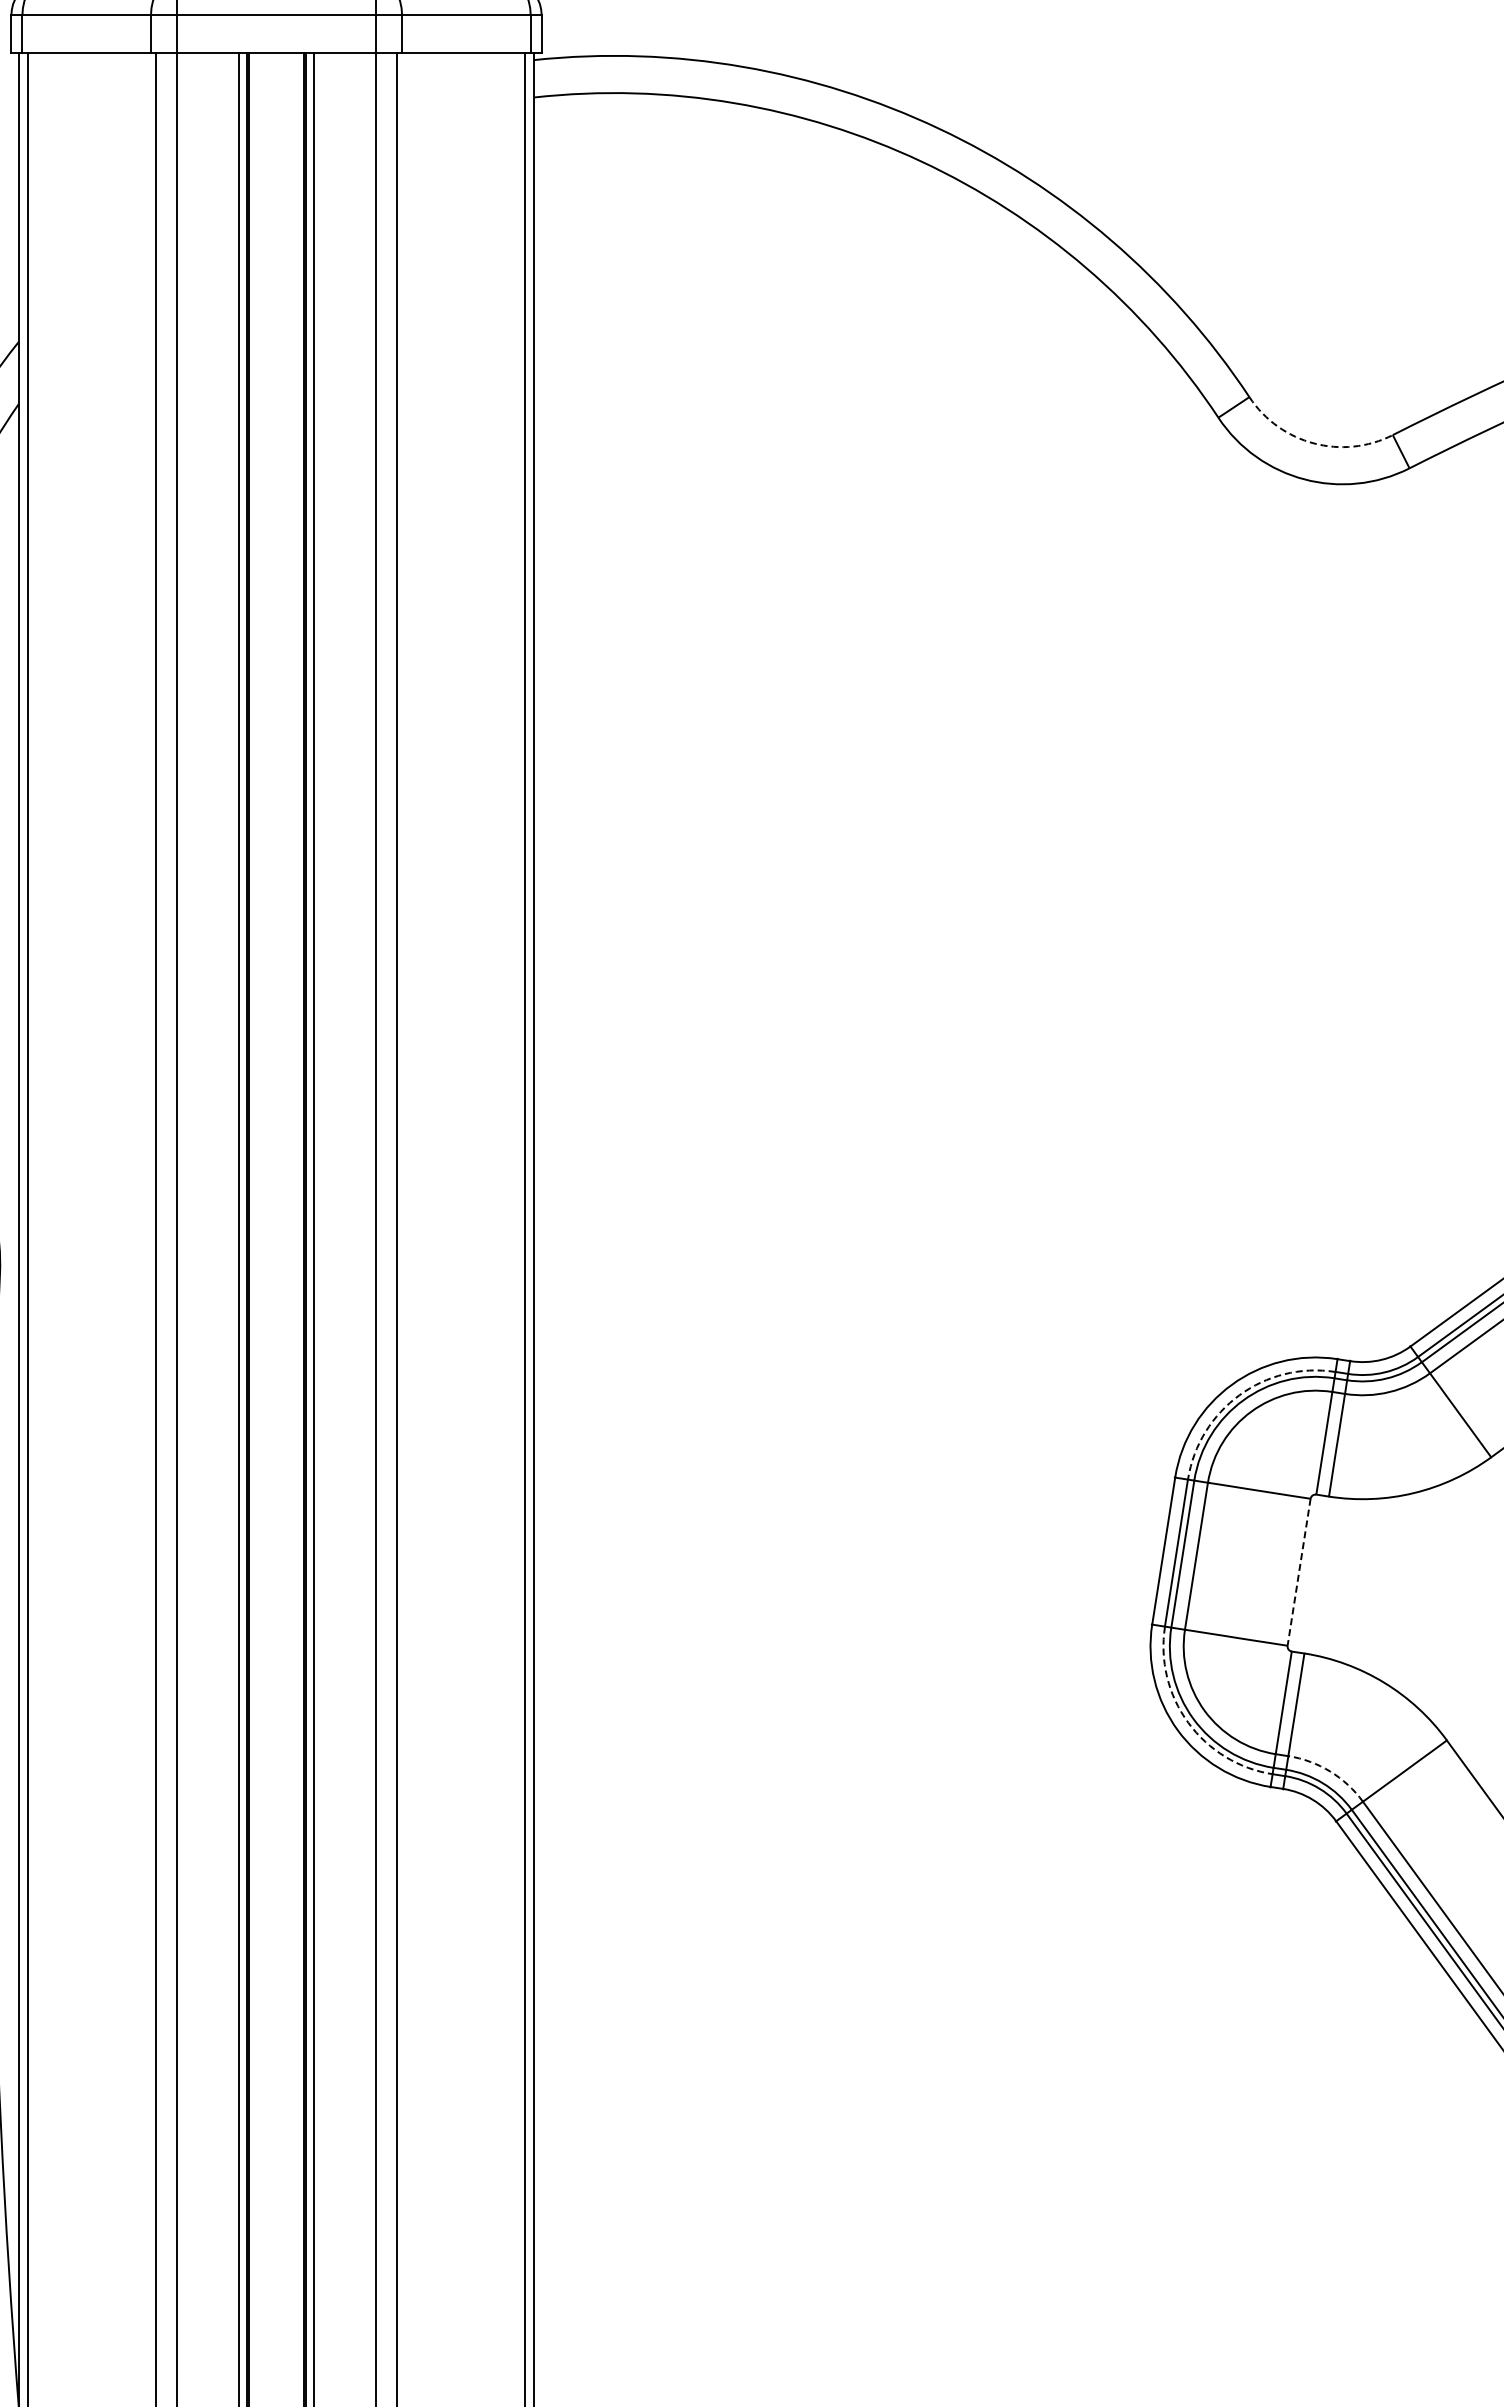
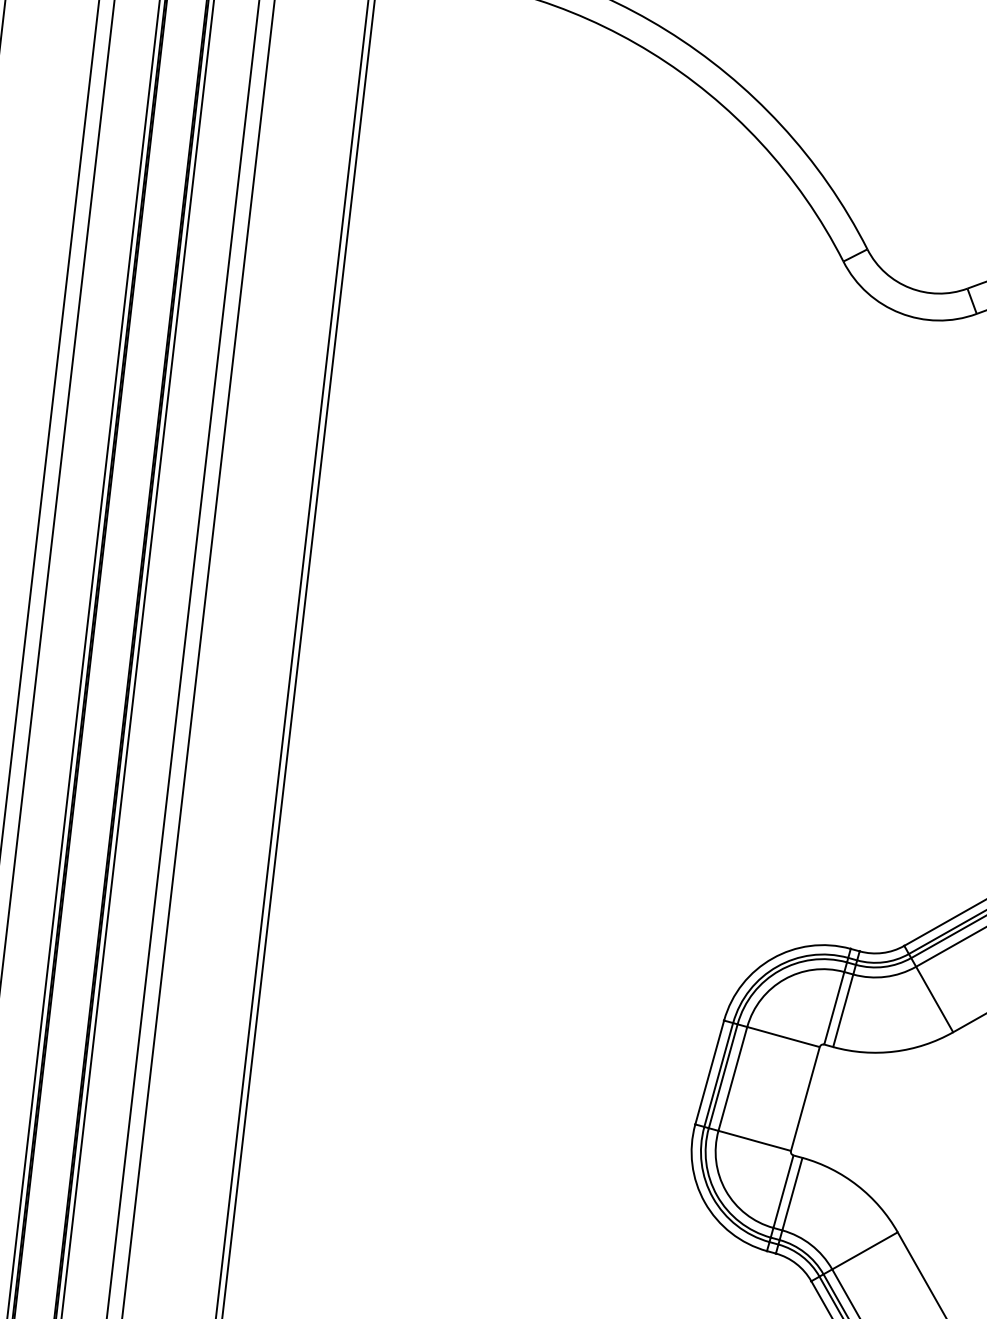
arc: (1313, 443) -> (909, 288), dashed -> solid
arc: (1239, 1395) -> (777, 966), dashed -> solid
line: (1299, 1572) -> (805, 1099), dashed -> solid
arc: (1188, 1722) -> (713, 1197), dashed -> solid
arc: (1330, 1771) -> (811, 1244), dashed -> solid

